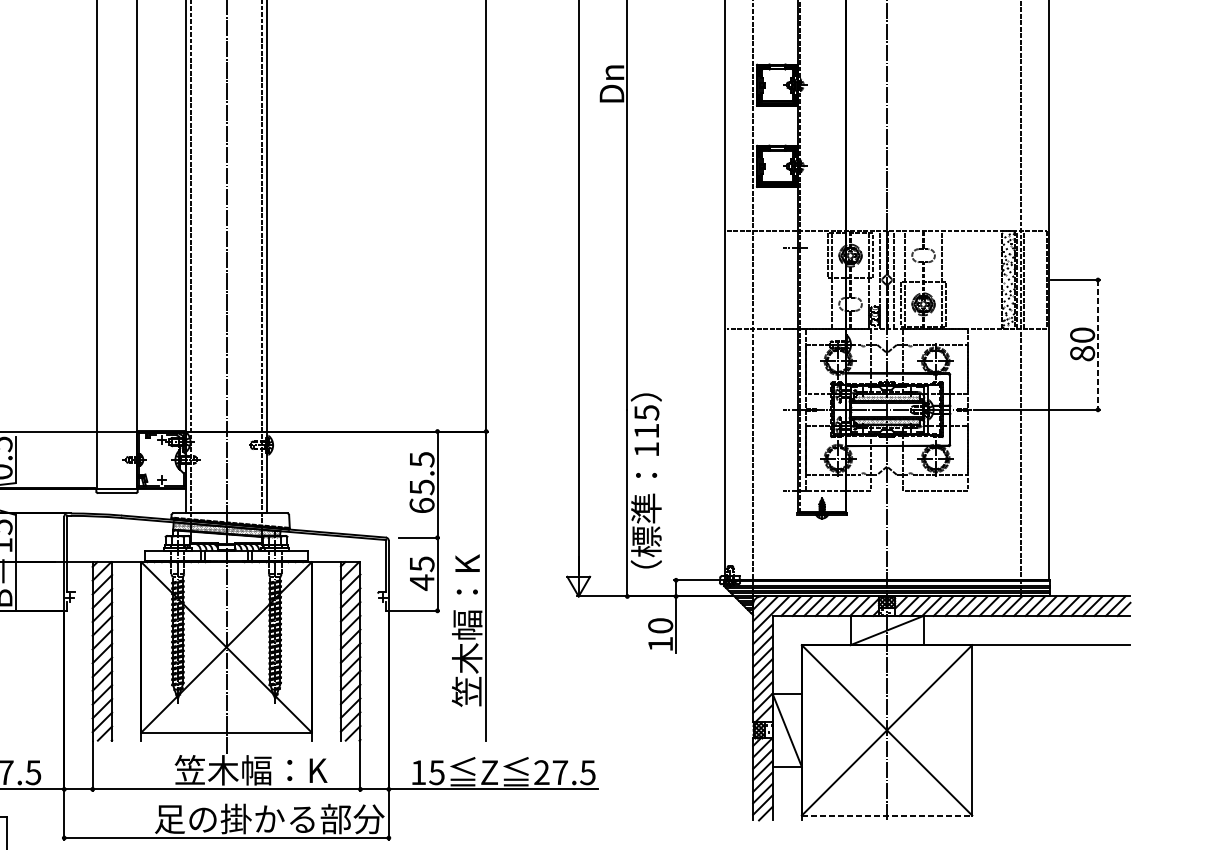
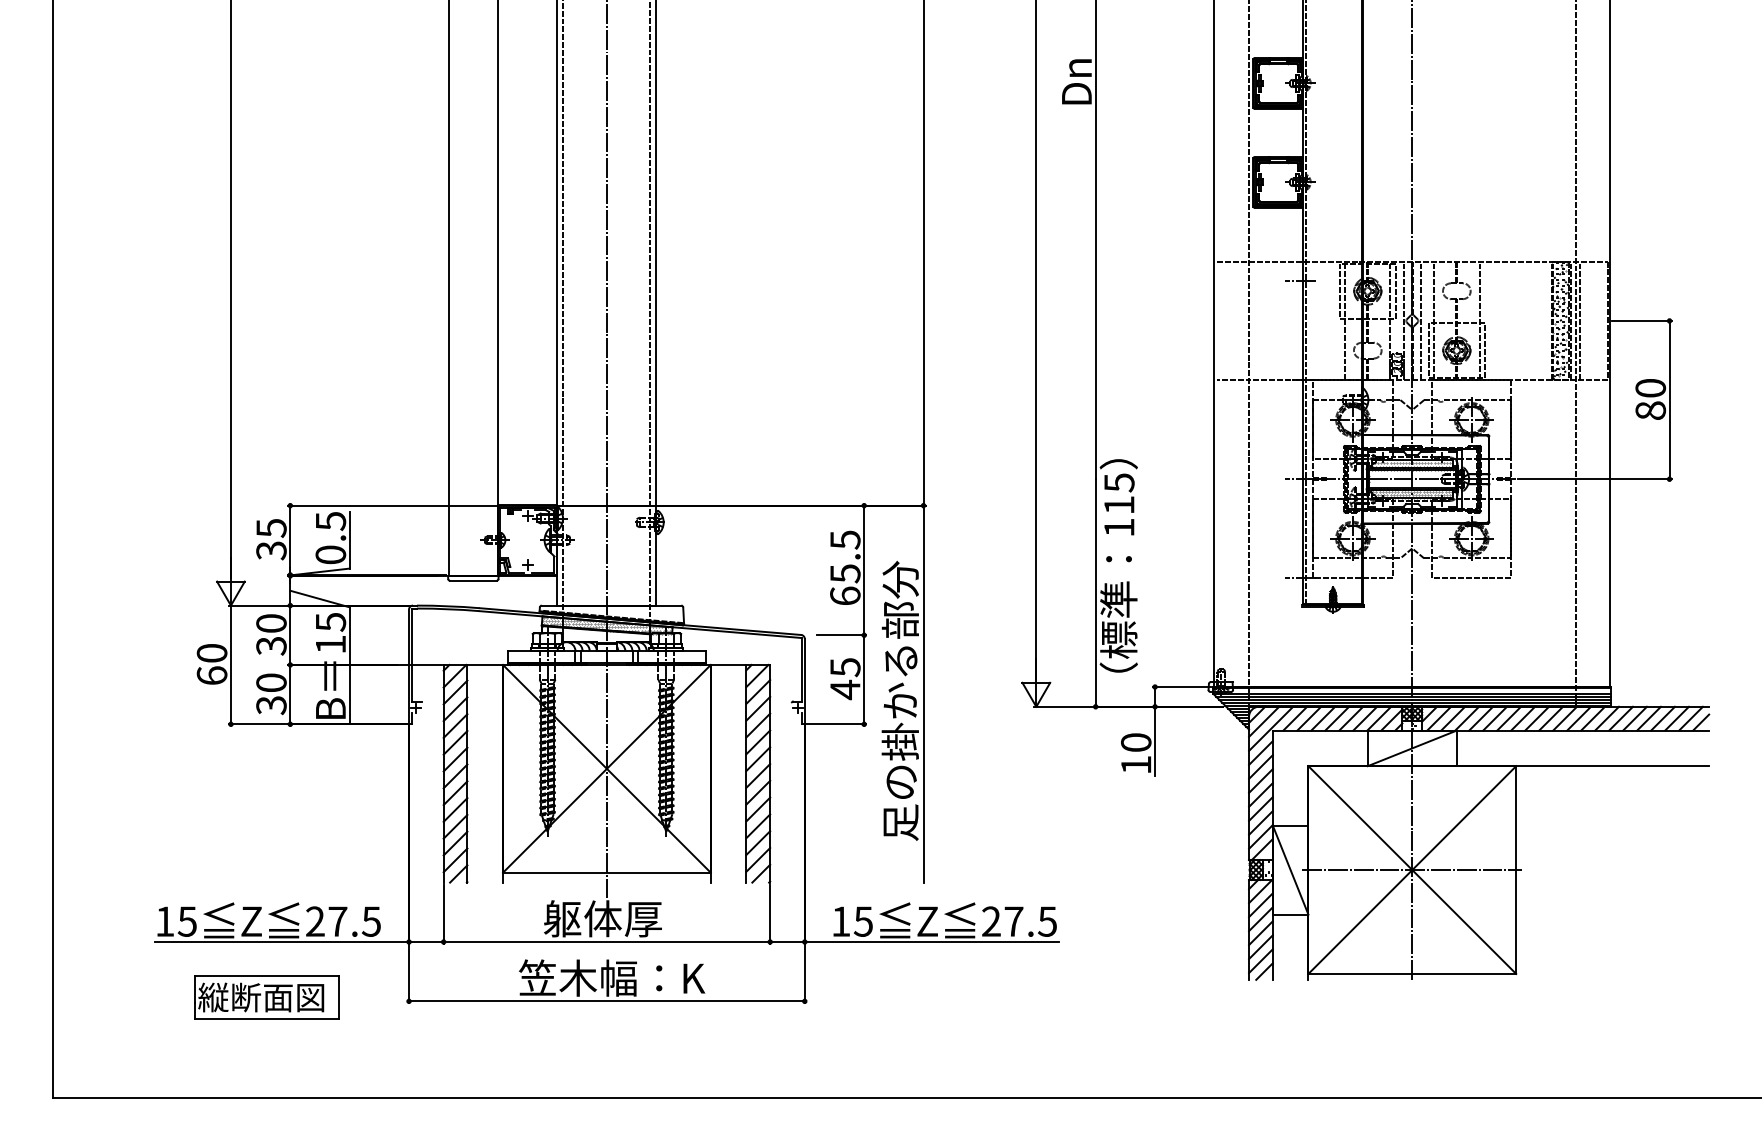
line: (1097, 345) -> (1669, 400), dashed -> solid
text: (466, 591) -> (899, 700), 笠木幅：K -> 足の掛かる部分
line: (887, 730) -> (1412, 870), added
text: (250, 770) -> (636, 918), 笠木幅：K -> 躯体厚
line: (887, 815) -> (1412, 973), dashed -> solid
text: (268, 818) -> (658, 977), 足の掛かる部分 -> 笠木幅：K

